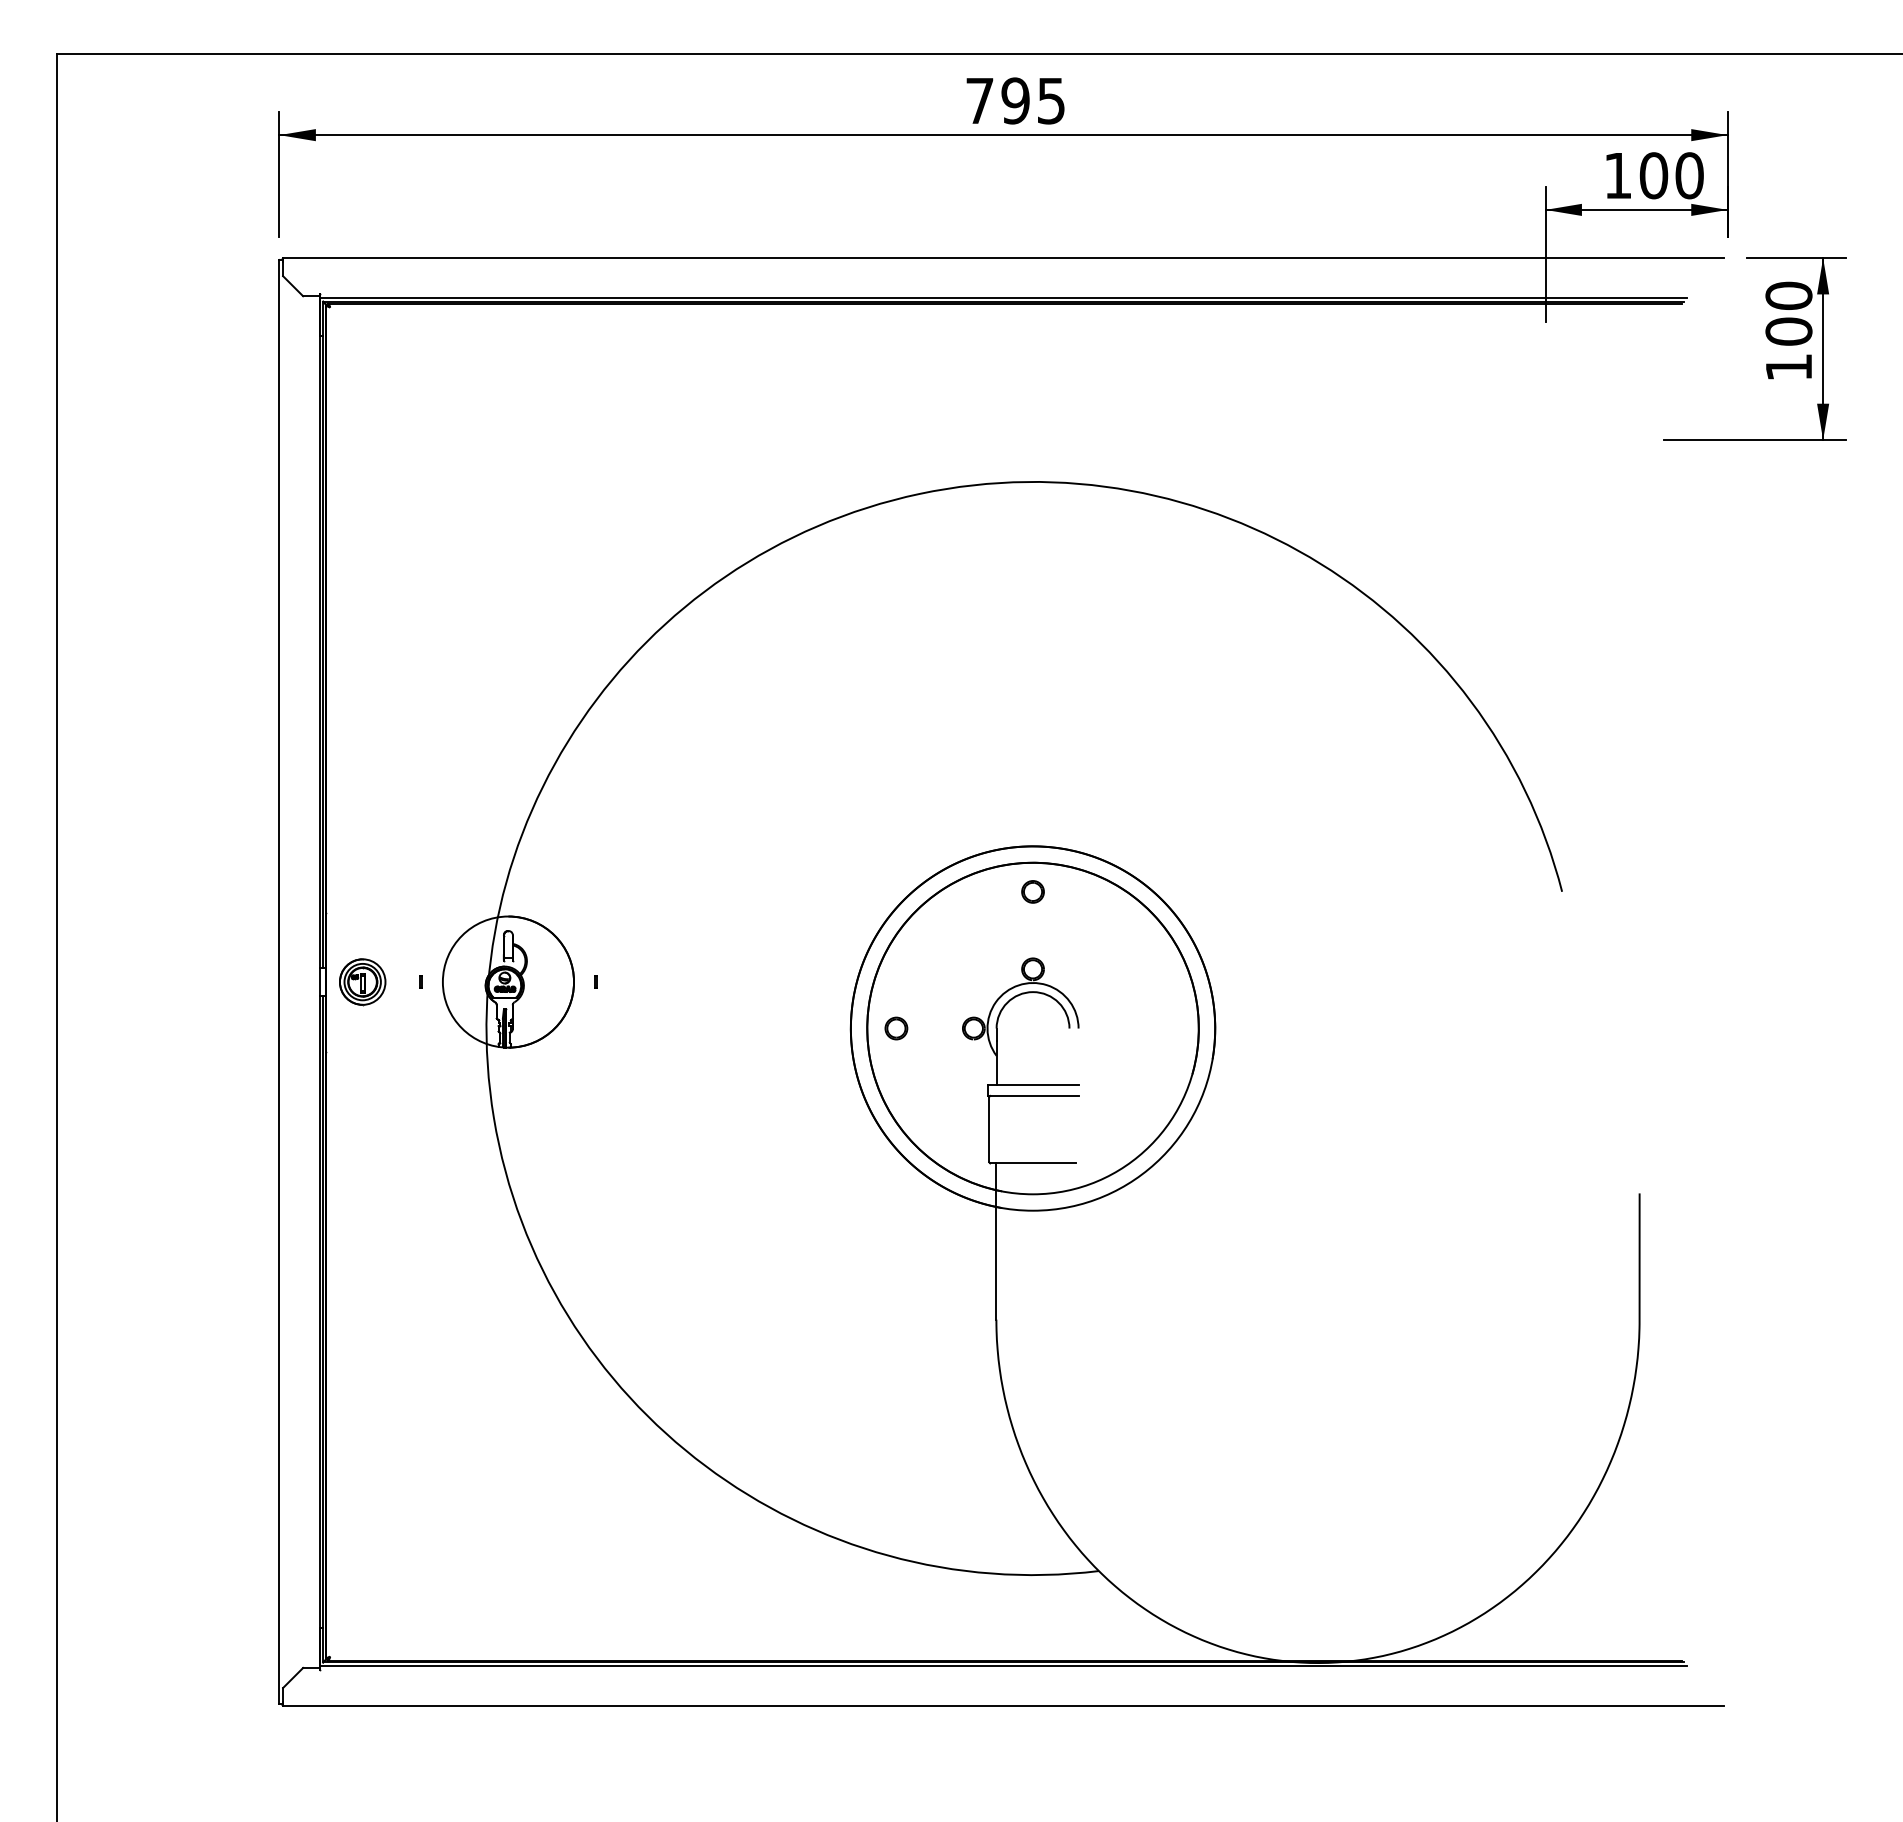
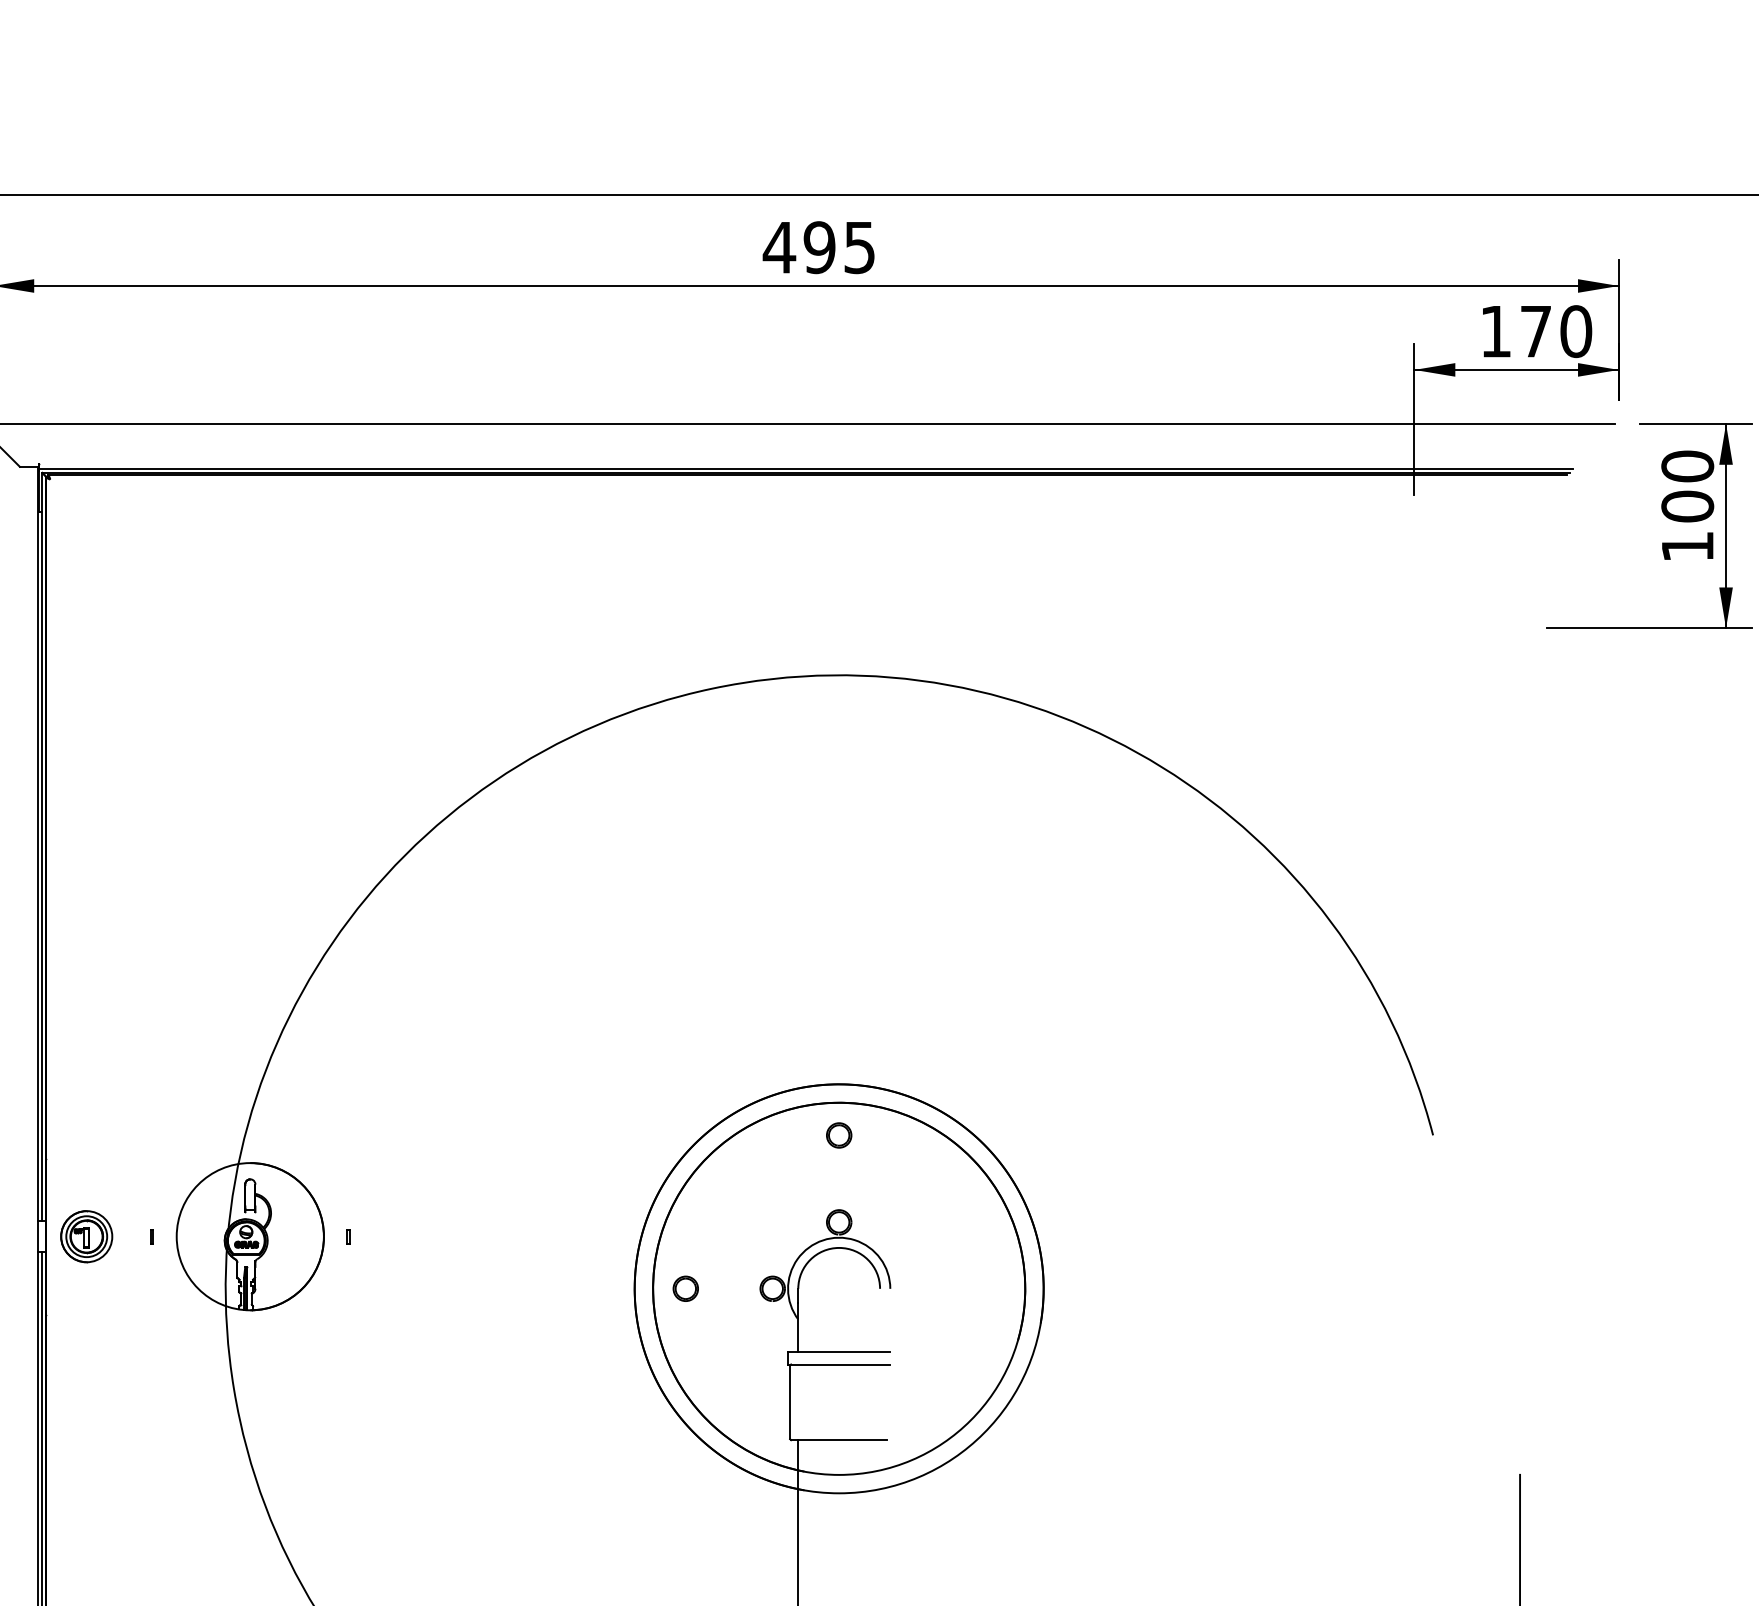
text: (979, 100) -> (779, 247), 795 -> 495
text: (1653, 175) -> (1535, 331), 100 -> 170

